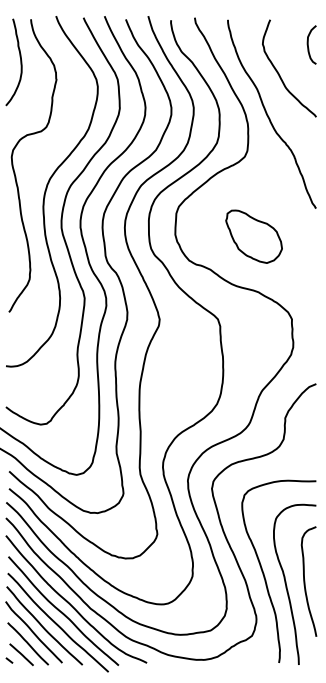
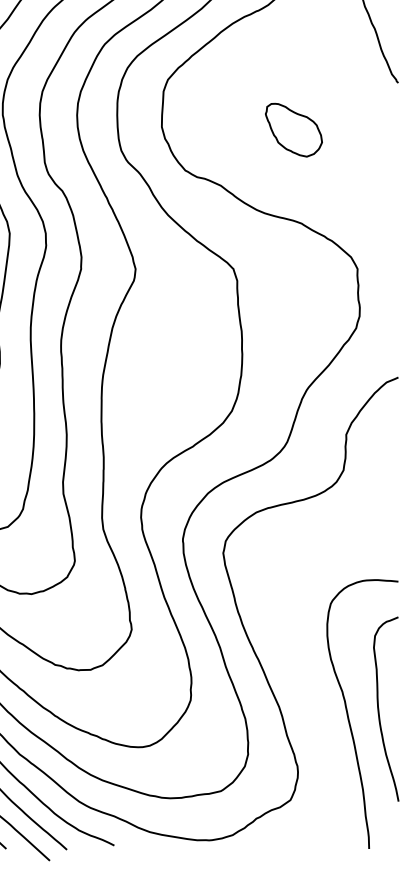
part: (253, 236) -> (292, 129), size x0.6
curve: (264, 573) -> (311, 695), removed

